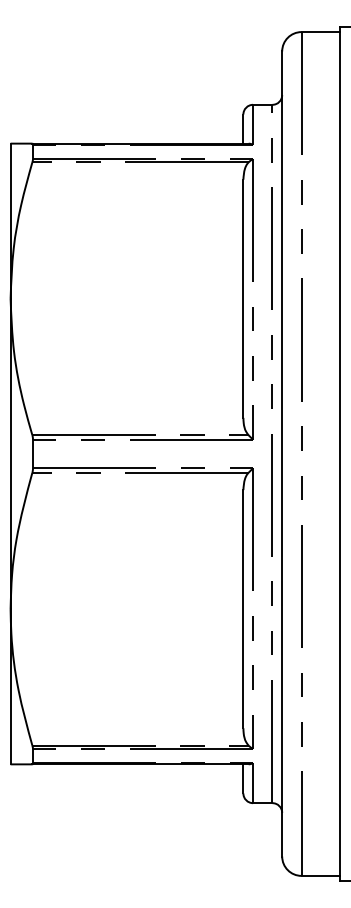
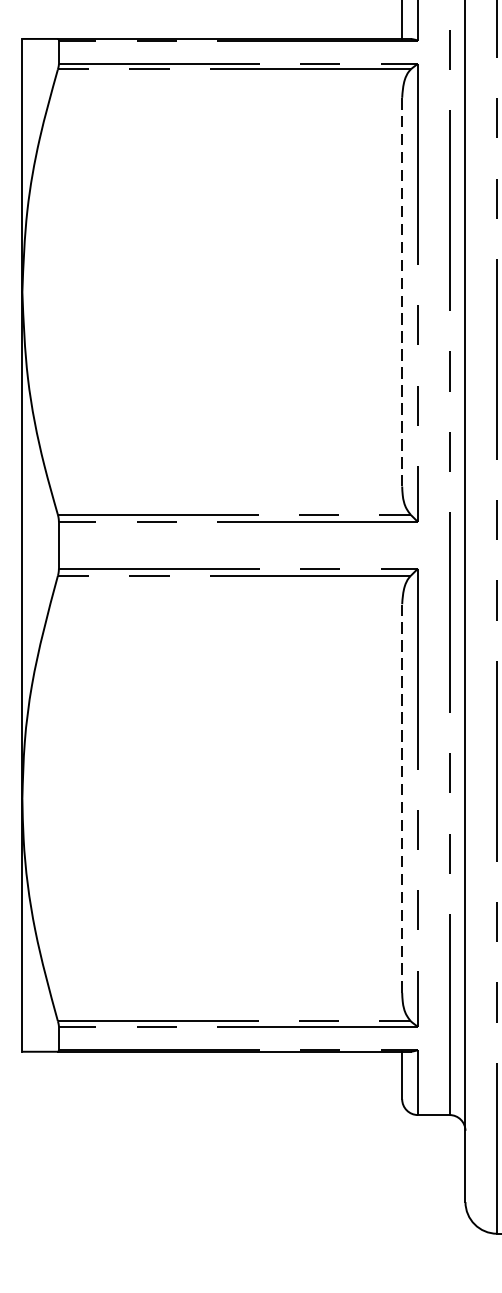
line: (243, 298) -> (402, 291), solid -> dashed
line: (243, 608) -> (402, 797), solid -> dashed

